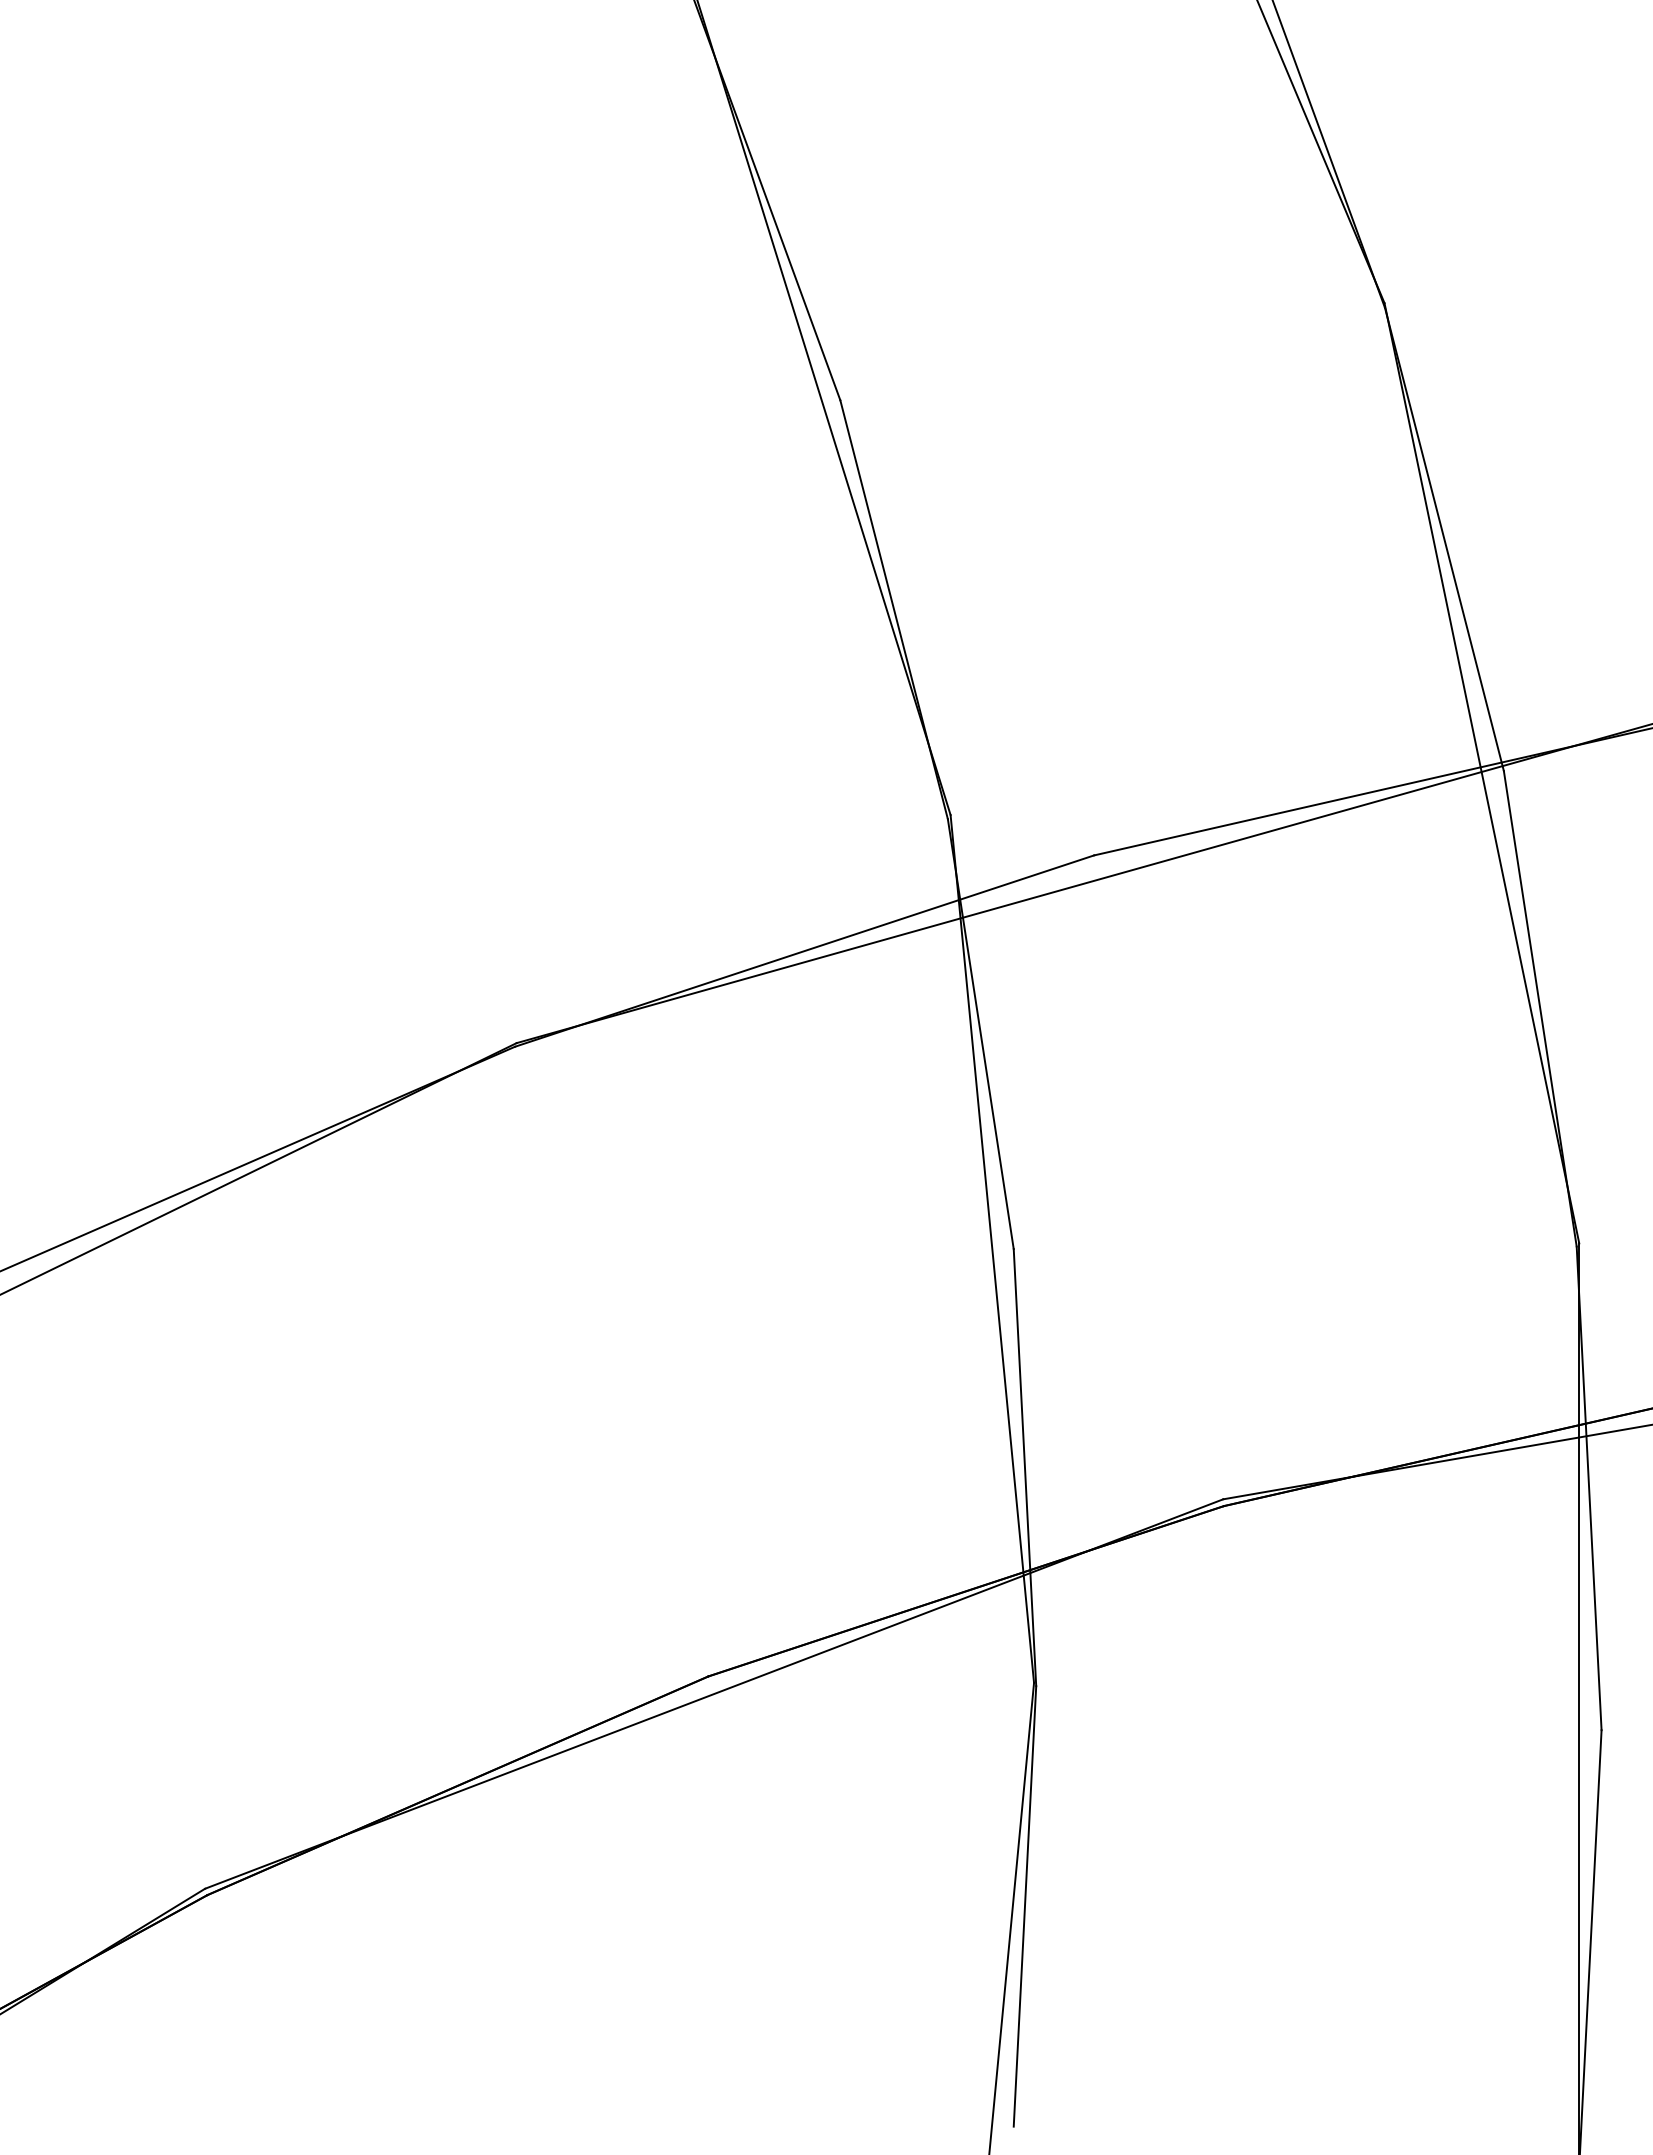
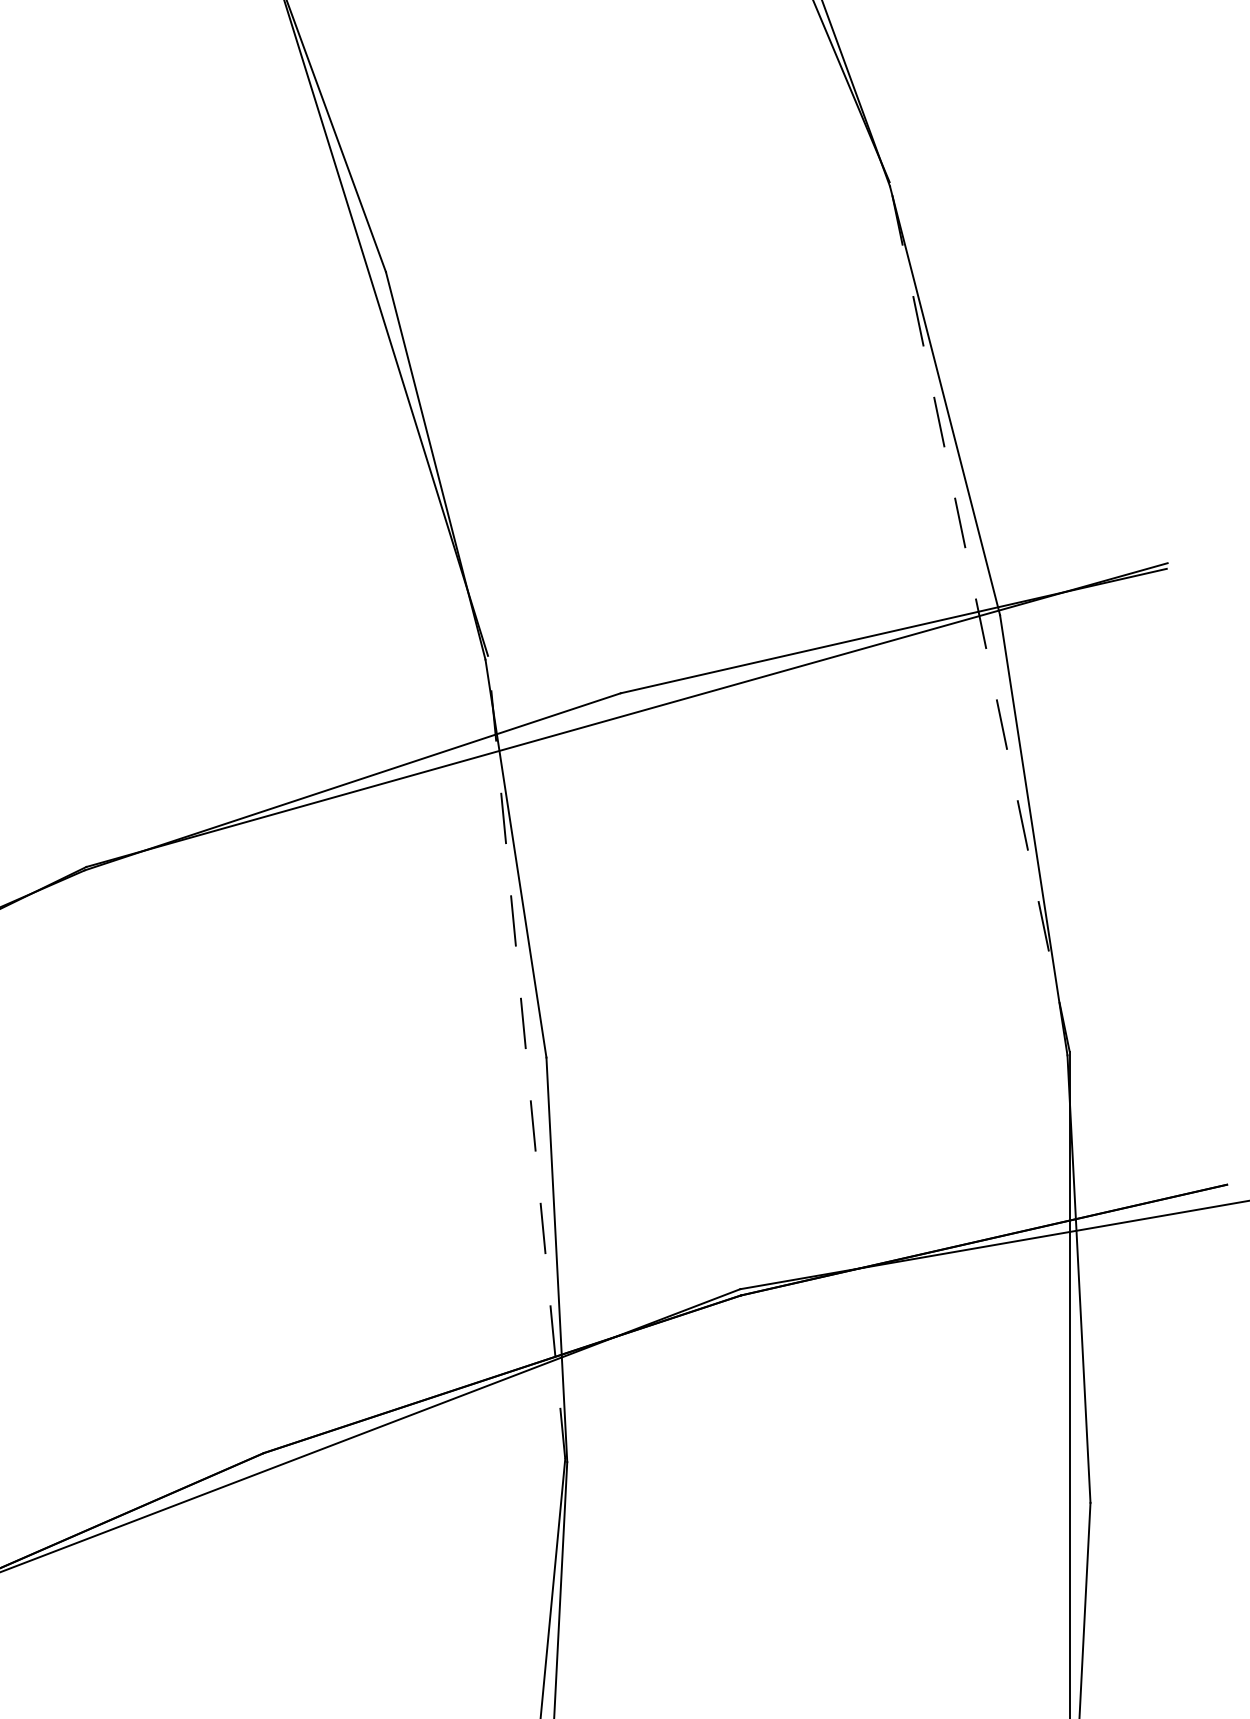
line: (1481, 772) -> (979, 616), solid -> dashed
line: (992, 1248) -> (526, 1057), solid -> dashed

